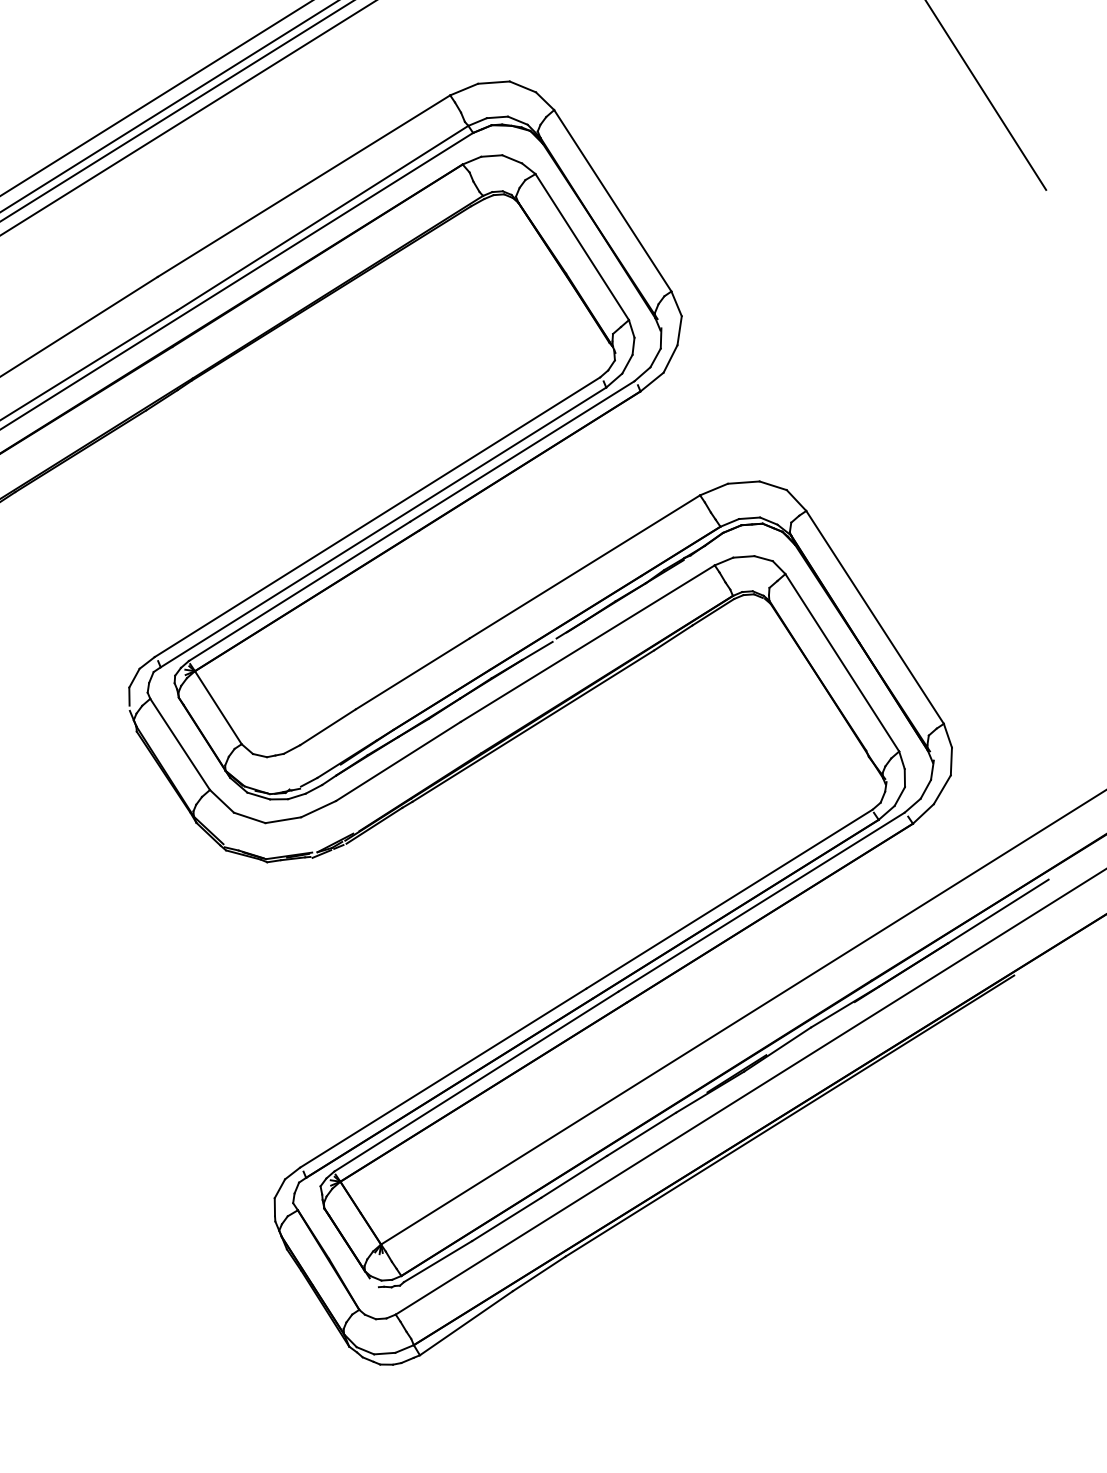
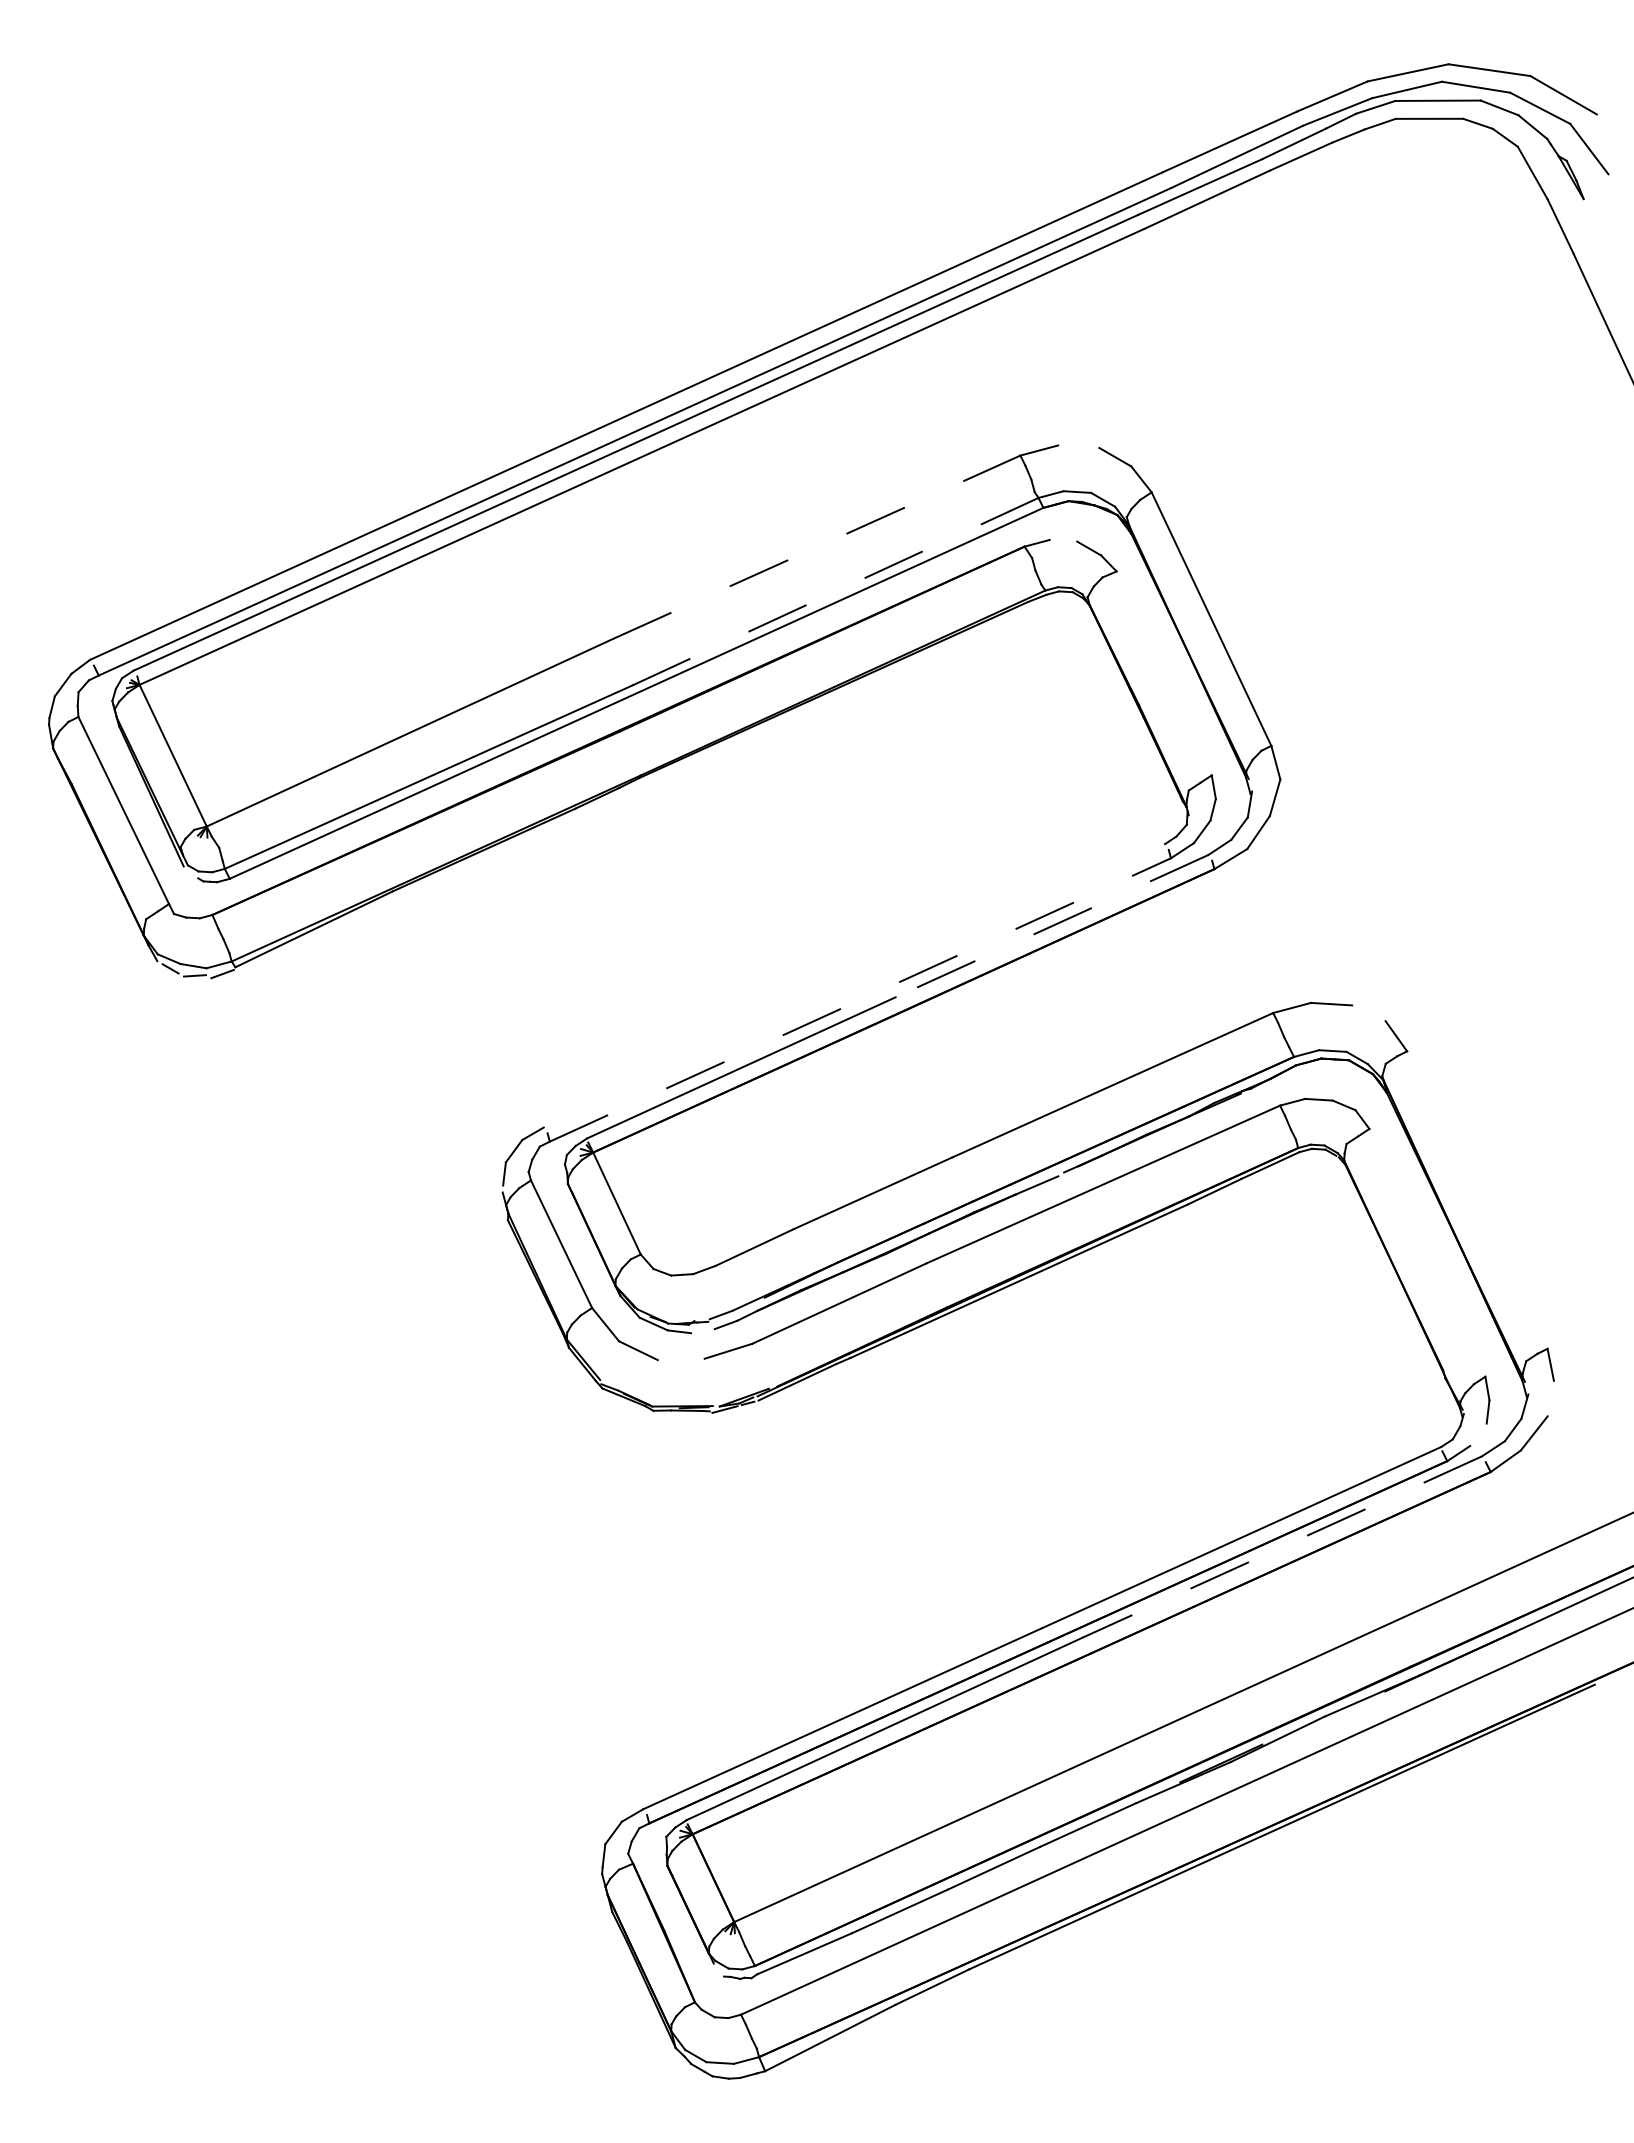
line: (493, 82) -> (1078, 446), removed
line: (491, 155) -> (1063, 540), removed
line: (304, 186) -> (817, 547), solid -> dashed
line: (322, 218) -> (835, 591), solid -> dashed
line: (581, 247) -> (1163, 673), removed
line: (522, 451) -> (1052, 926), solid -> dashed
line: (772, 485) -> (1368, 1013), removed
line: (376, 517) -> (853, 985), removed
line: (383, 527) -> (860, 999), solid -> dashed
line: (875, 616) -> (1477, 1199), removed
line: (842, 662) -> (1427, 1252), removed
line: (951, 761) -> (1550, 1398), removed
line: (296, 796) -> (702, 1331), removed
line: (899, 796) -> (1478, 1434), removed
line: (282, 820) -> (680, 1359), removed
line: (761, 902) -> (1282, 1547), solid -> dashed

